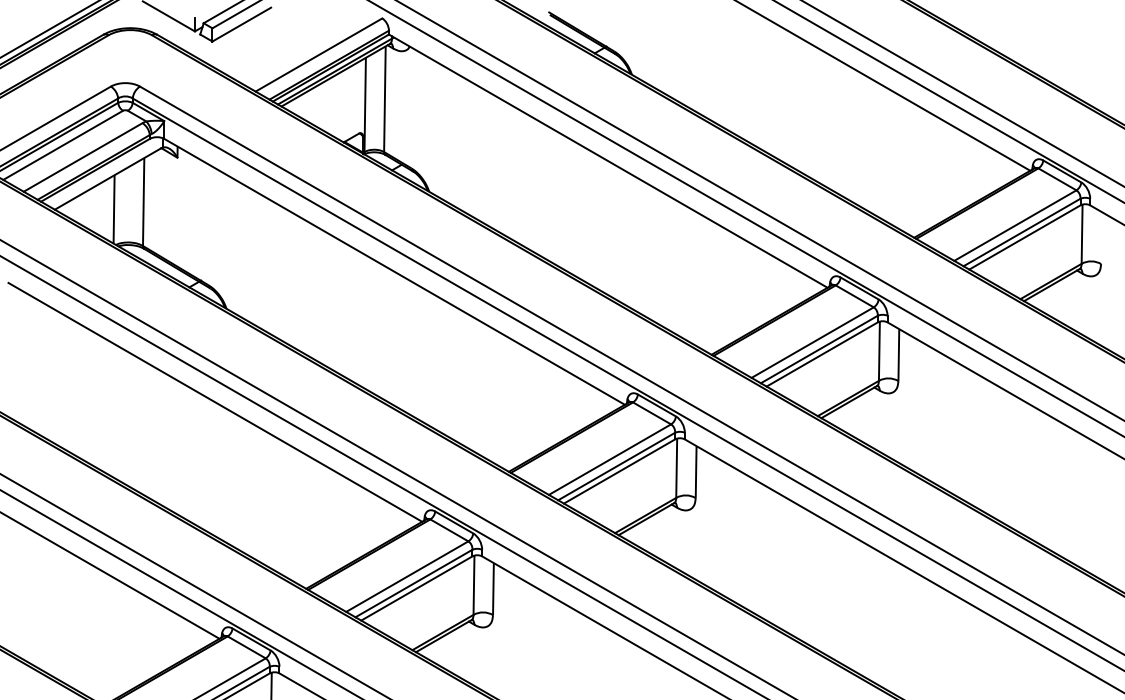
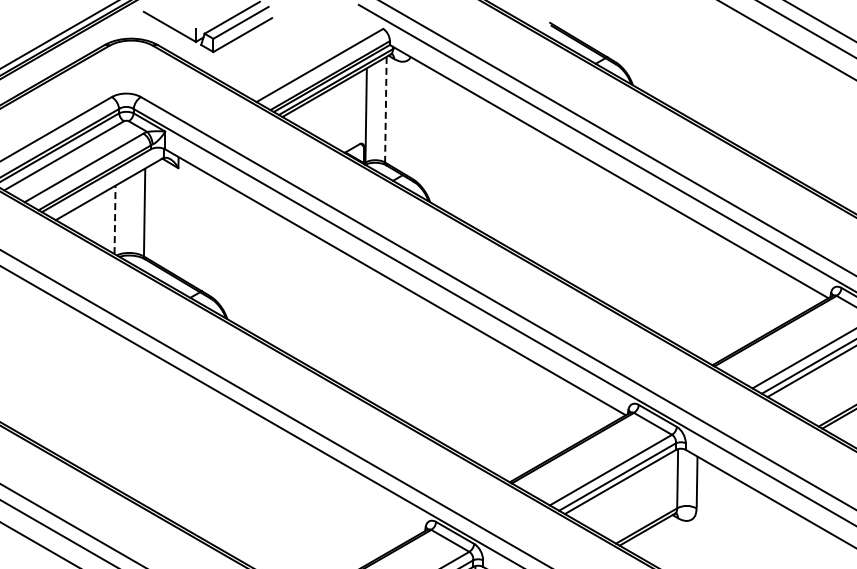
line: (384, 100) -> (385, 110), solid -> dashed
line: (114, 208) -> (115, 218), solid -> dashed
line: (215, 401) -> (216, 411), removed

